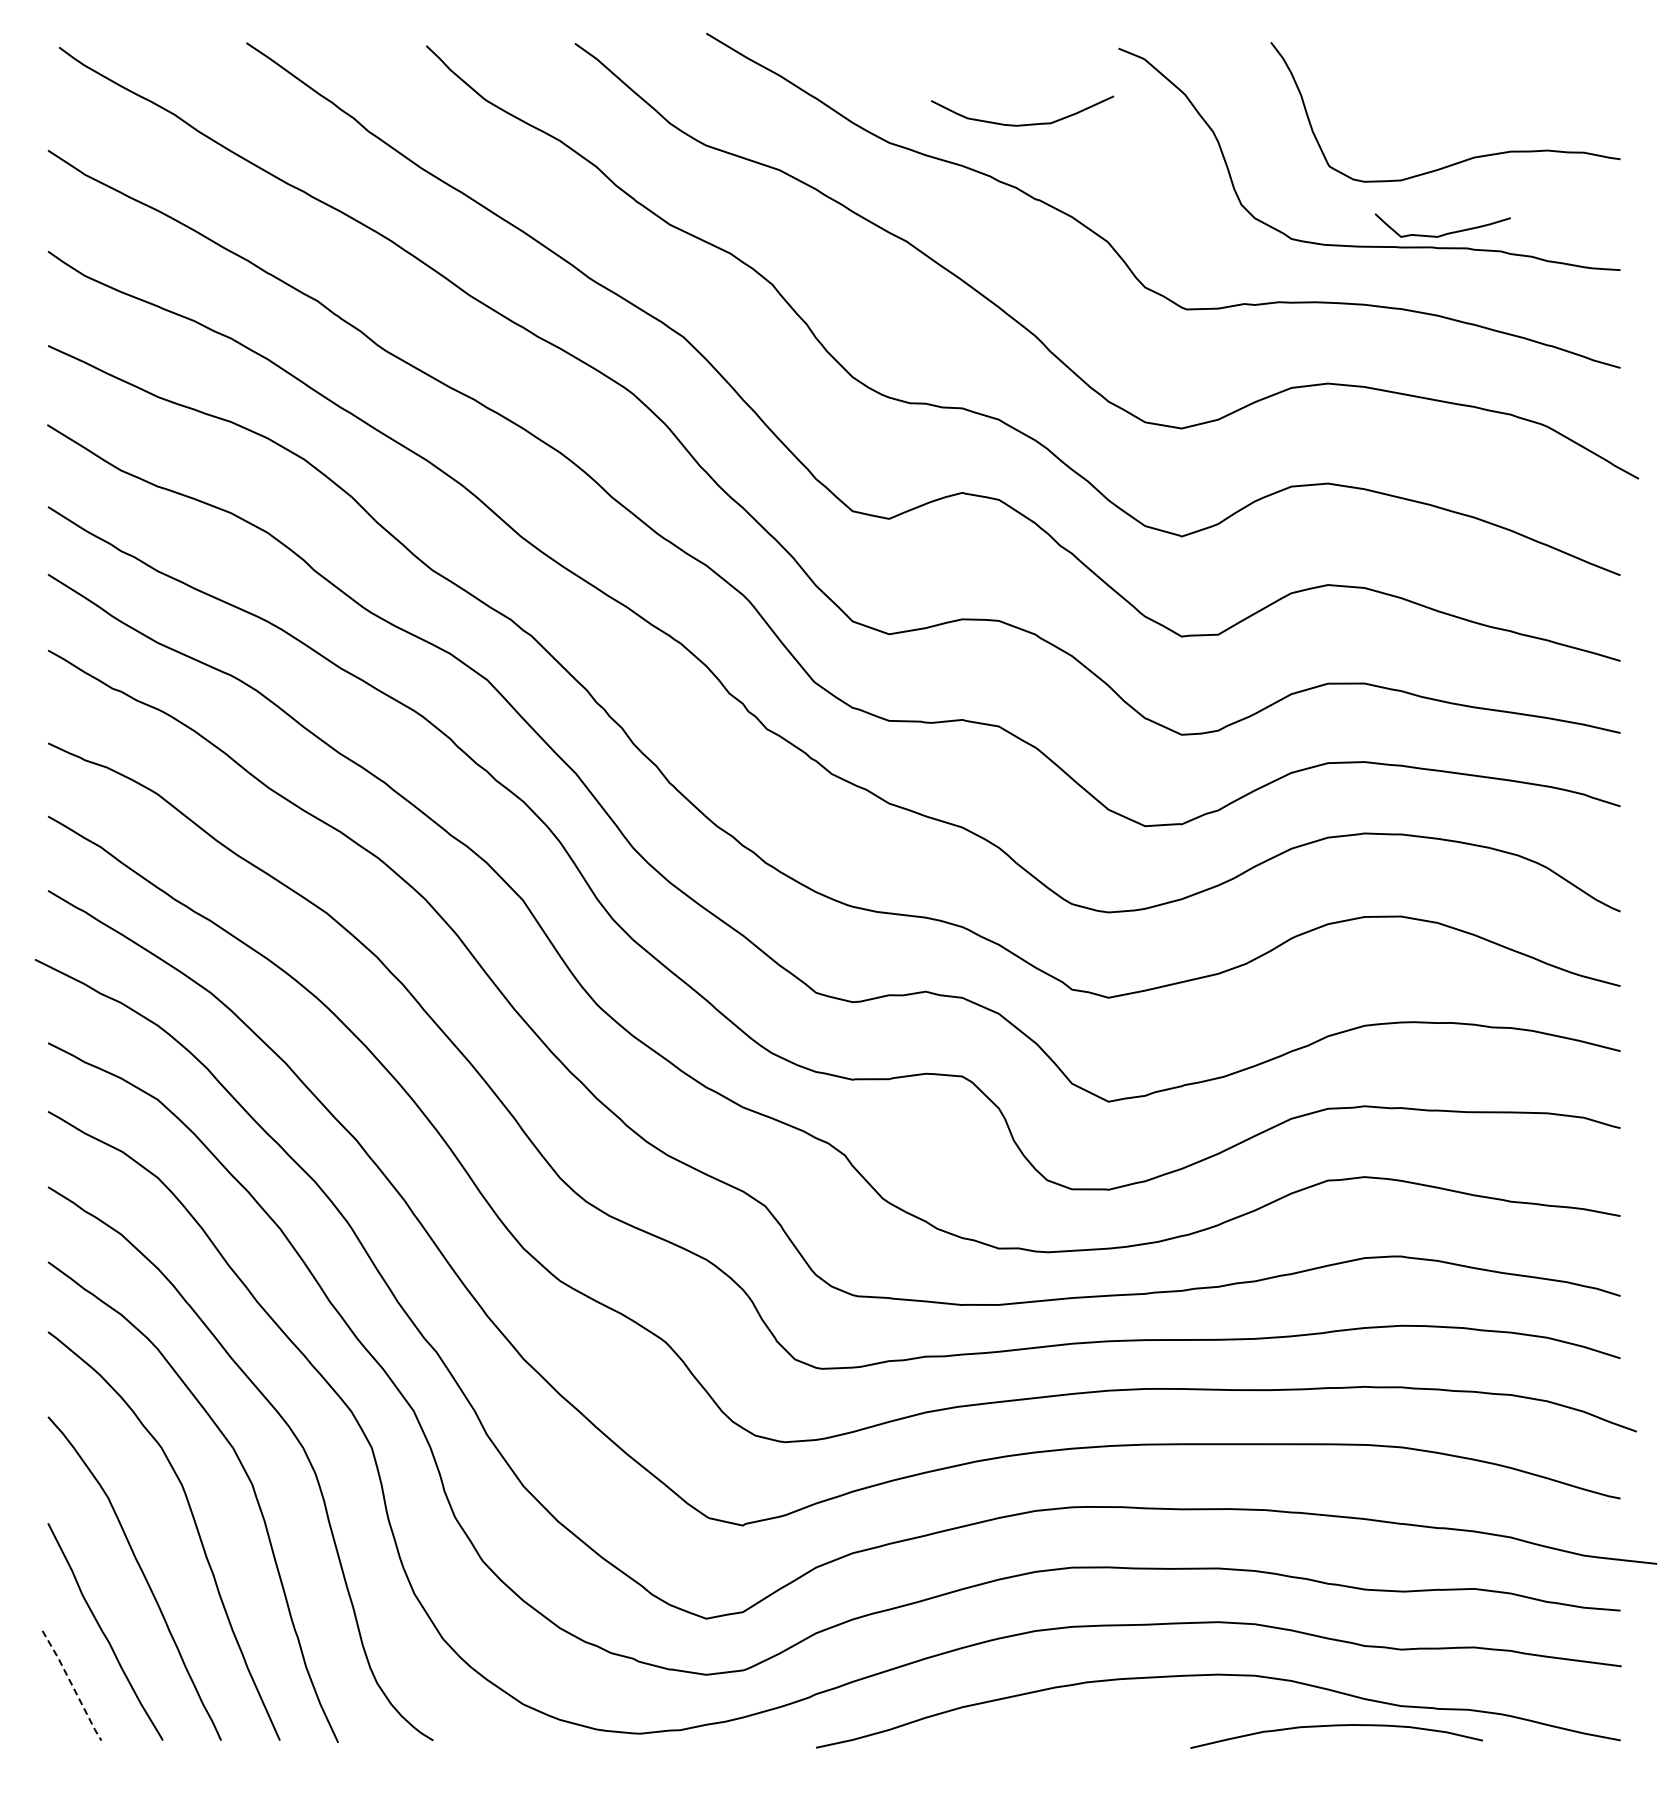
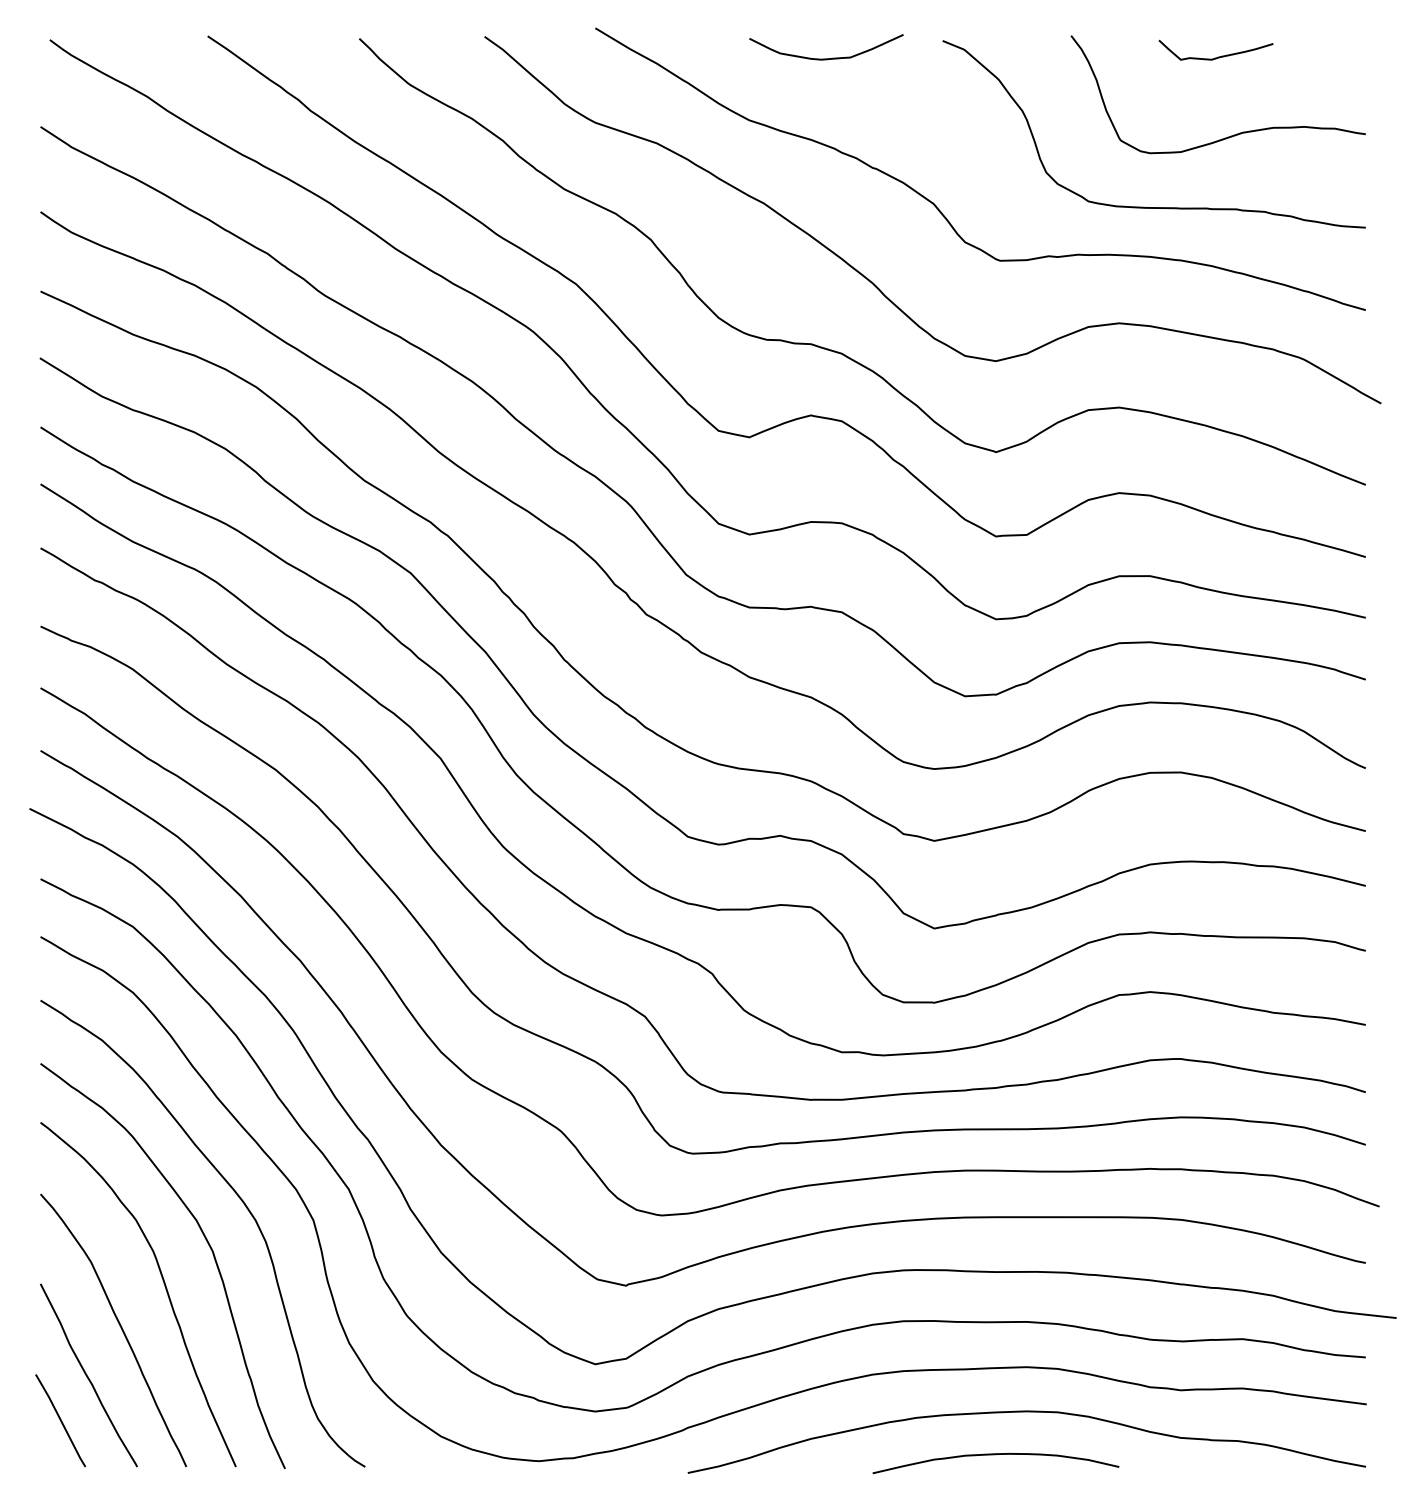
curve: (1022, 124) -> (826, 58), moved
curve: (1444, 233) -> (1217, 56), moved
line: (72, 1685) -> (61, 1420), dashed -> solid
curve: (1336, 1726) -> (995, 1455), moved

